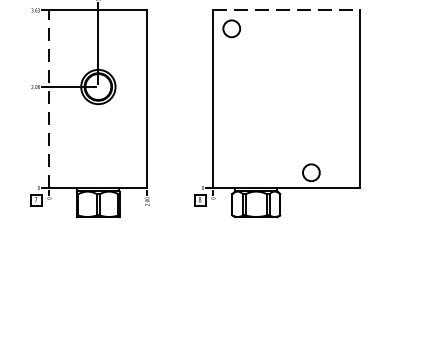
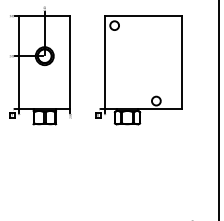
line: (286, 11) -> (143, 16), dashed -> solid
line: (50, 99) -> (19, 62), dashed -> solid

